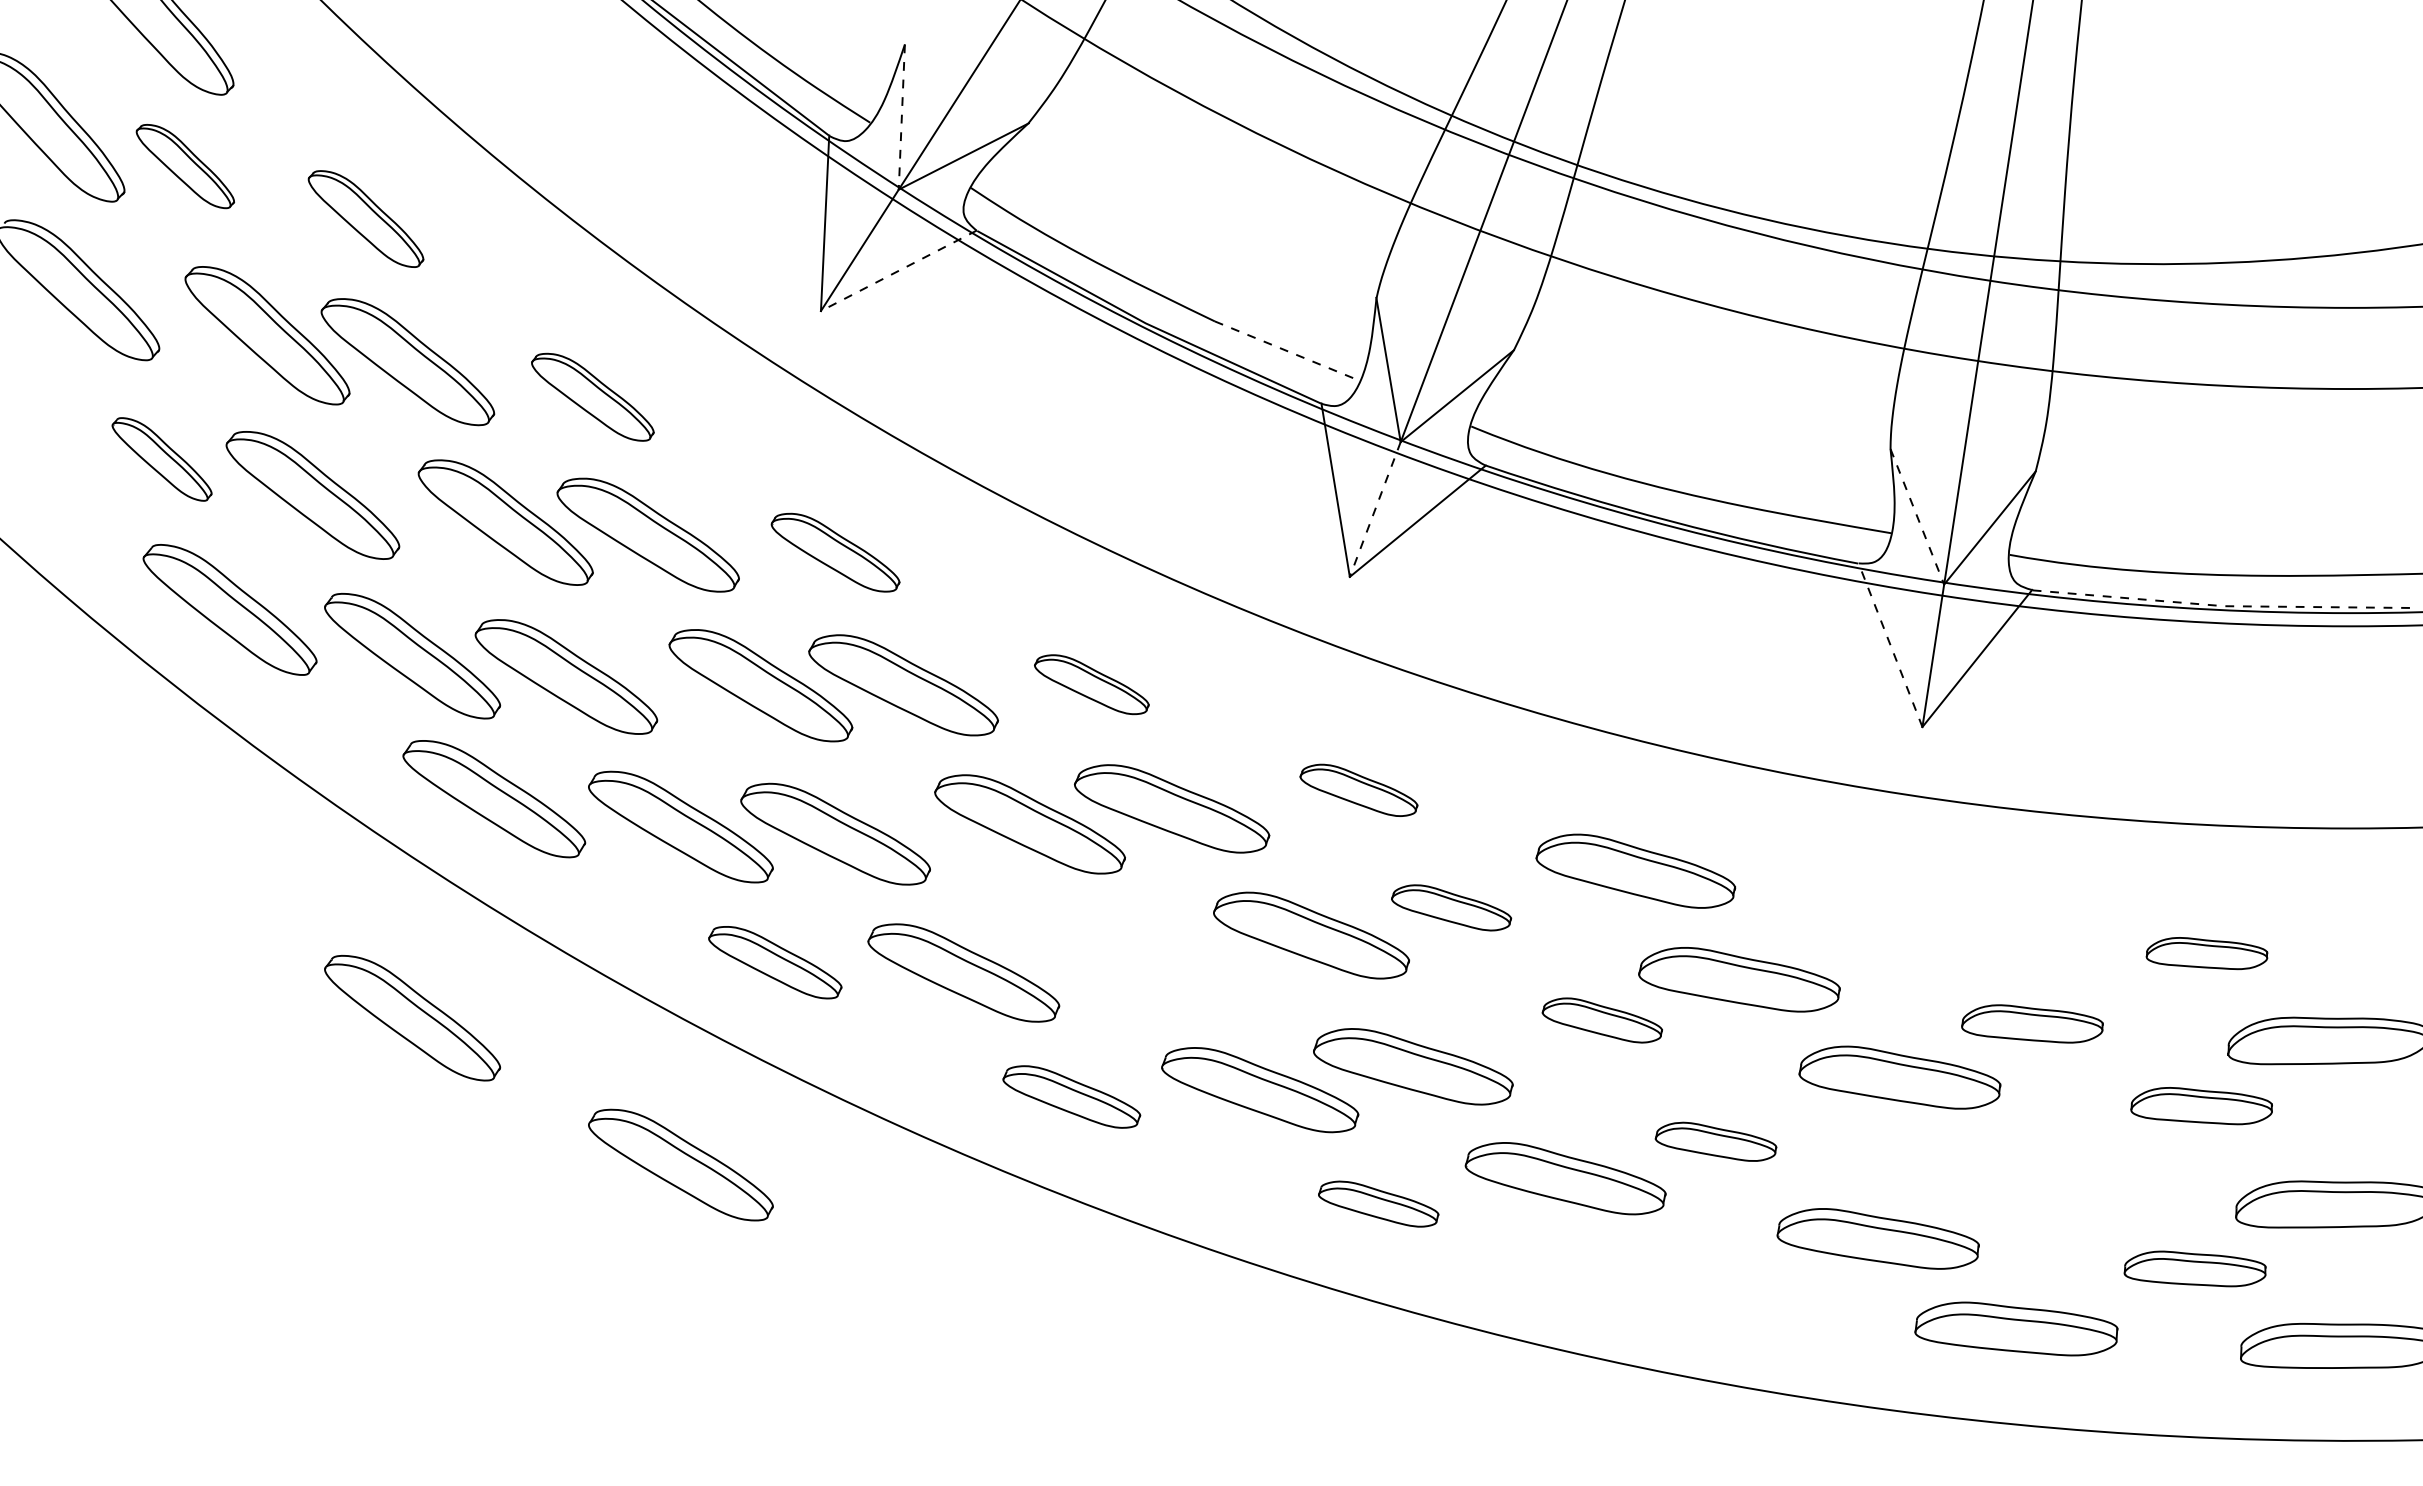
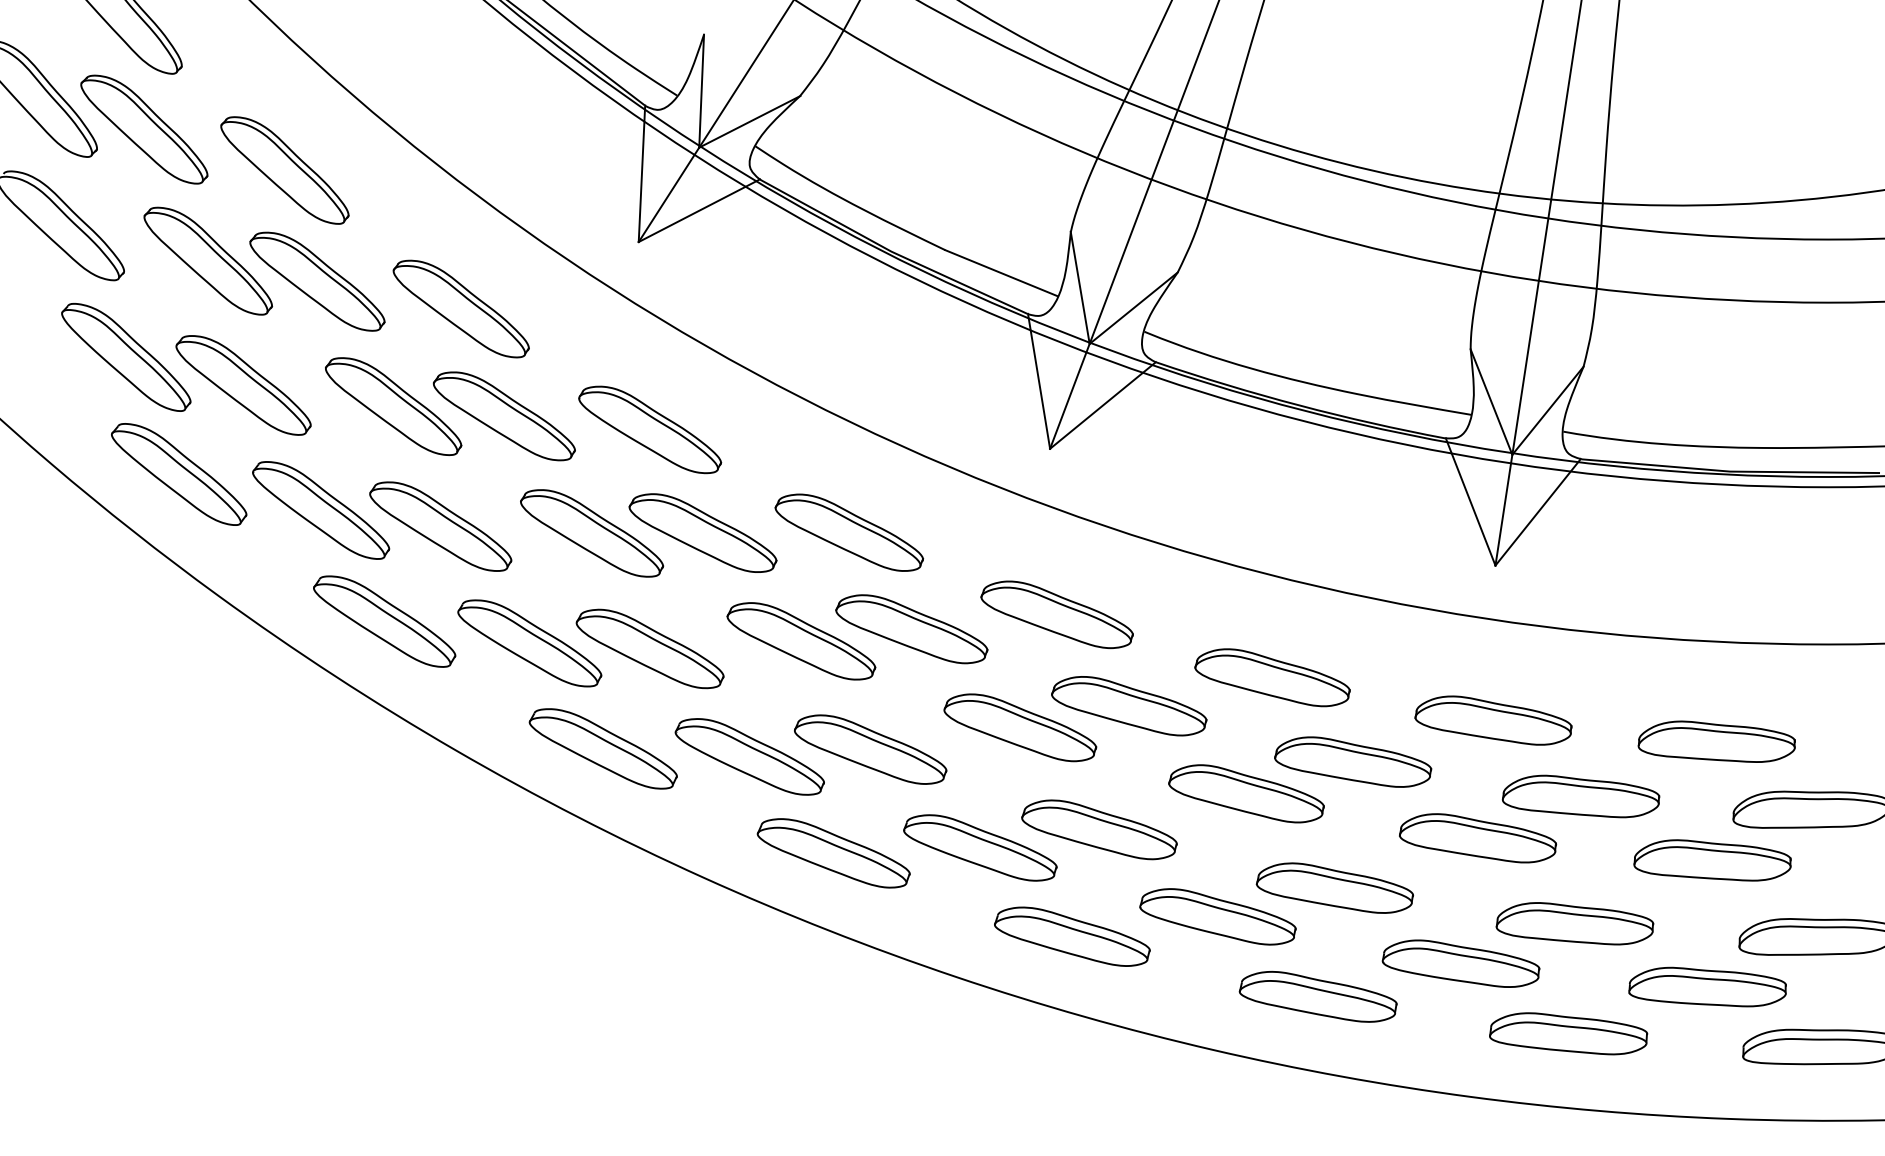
line: (901, 117) -> (701, 91), dashed -> solid
part: (185, 166) -> (144, 129), size x1.67
part: (365, 218) -> (284, 170), size x1.43
line: (898, 270) -> (699, 210), dashed -> solid
line: (1287, 351) -> (1001, 273), dashed -> solid
part: (592, 397) -> (461, 309), size x1.43
part: (161, 459) -> (125, 357), size x1.67
line: (1375, 509) -> (1070, 396), dashed -> solid
line: (1917, 516) -> (1491, 401), dashed -> solid
part: (835, 552) -> (650, 429), size x1.43
line: (2224, 606) -> (1730, 471), dashed -> solid
line: (1890, 645) -> (1470, 502), dashed -> solid
part: (1091, 684) -> (849, 532), size x1.67
part: (1358, 790) -> (1056, 614), size x1.67
part: (1451, 907) -> (1129, 705), size x1.67
part: (1919, 926) -> (1493, 720), added
part: (2206, 953) -> (1716, 741), size x1.67
part: (774, 962) -> (602, 748), size x1.43
part: (1118, 963) -> (870, 749), added
part: (412, 1018) -> (321, 792), removed
part: (1602, 1020) -> (1246, 793), size x1.67
part: (2032, 1023) -> (1581, 796), size x1.43
part: (1071, 1096) -> (833, 852), size x1.43
part: (2201, 1105) -> (1712, 859), size x1.43
part: (1715, 1141) -> (1334, 887), size x1.67
part: (680, 1164) -> (529, 905), removed
part: (2024, 1187) -> (1574, 923), added
part: (1378, 1203) -> (1072, 936), size x1.67
part: (2194, 1268) -> (1707, 986), size x1.43
part: (1694, 1281) -> (1318, 996), added

